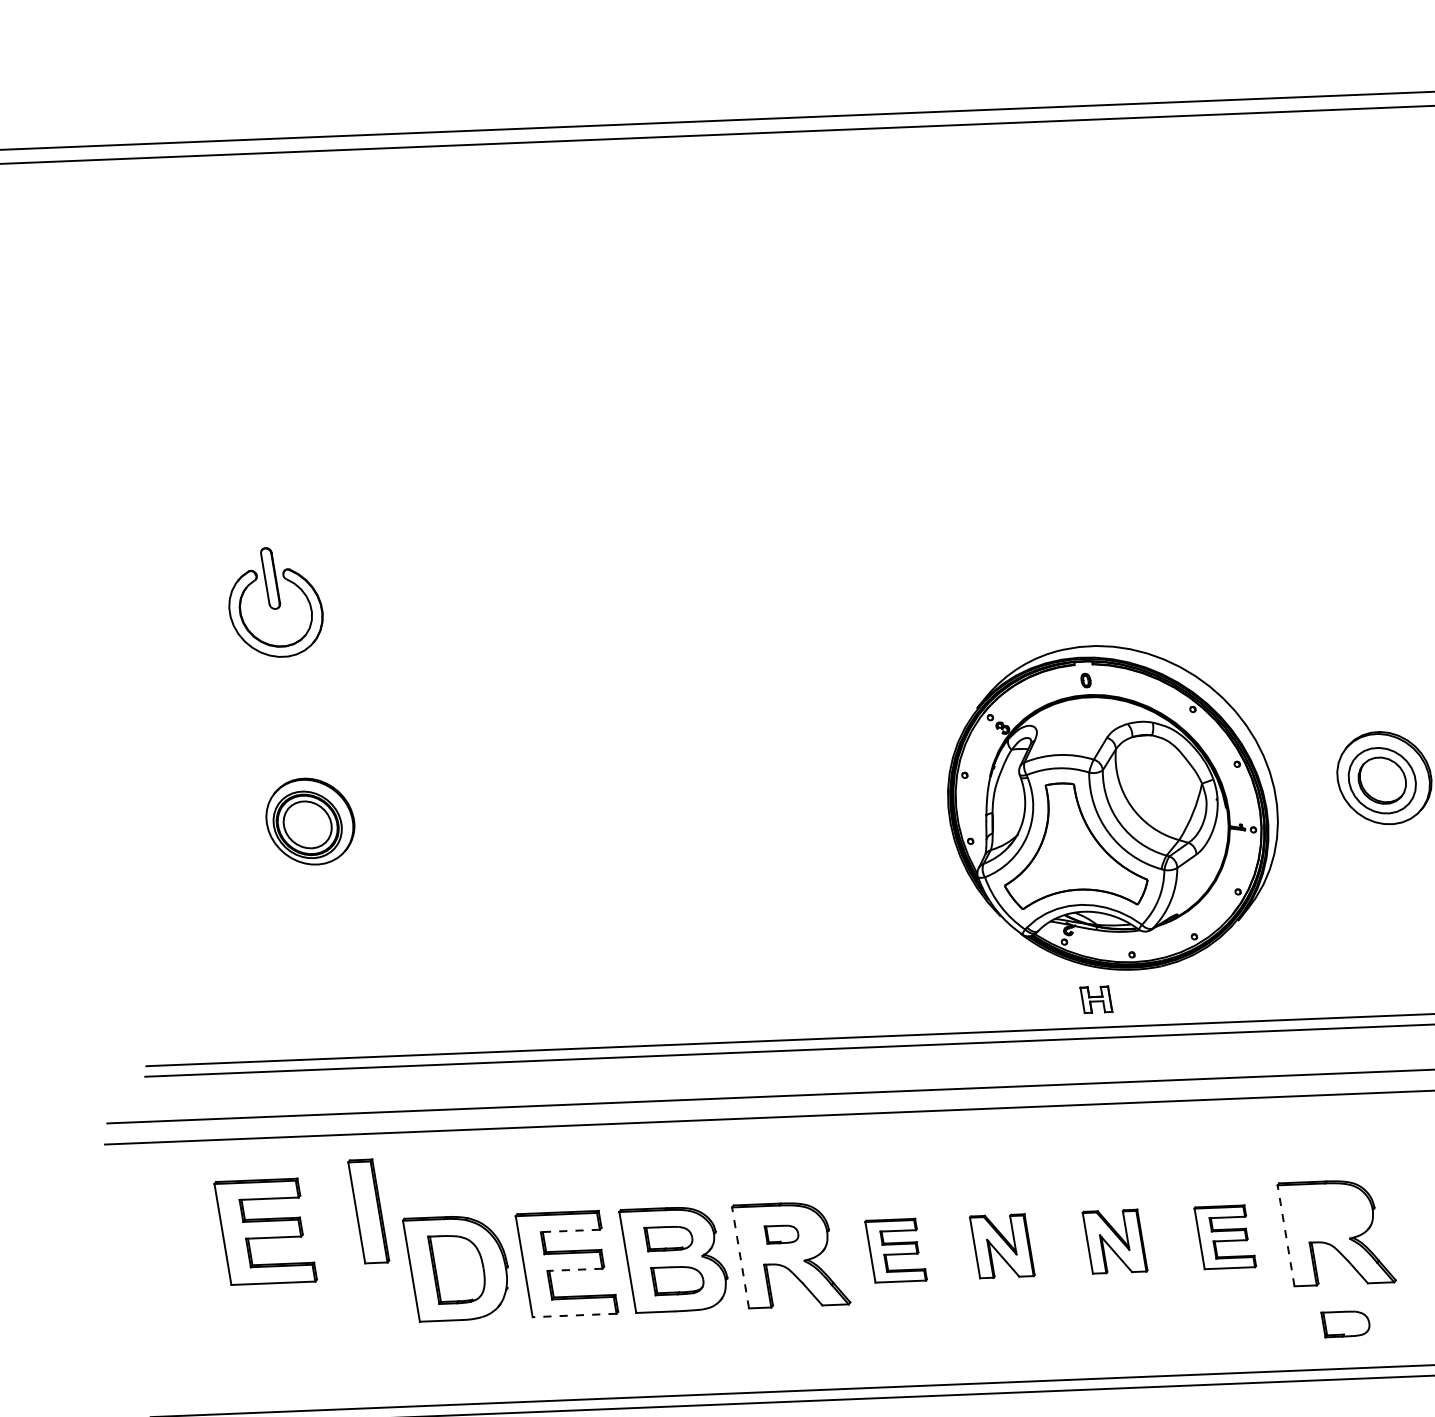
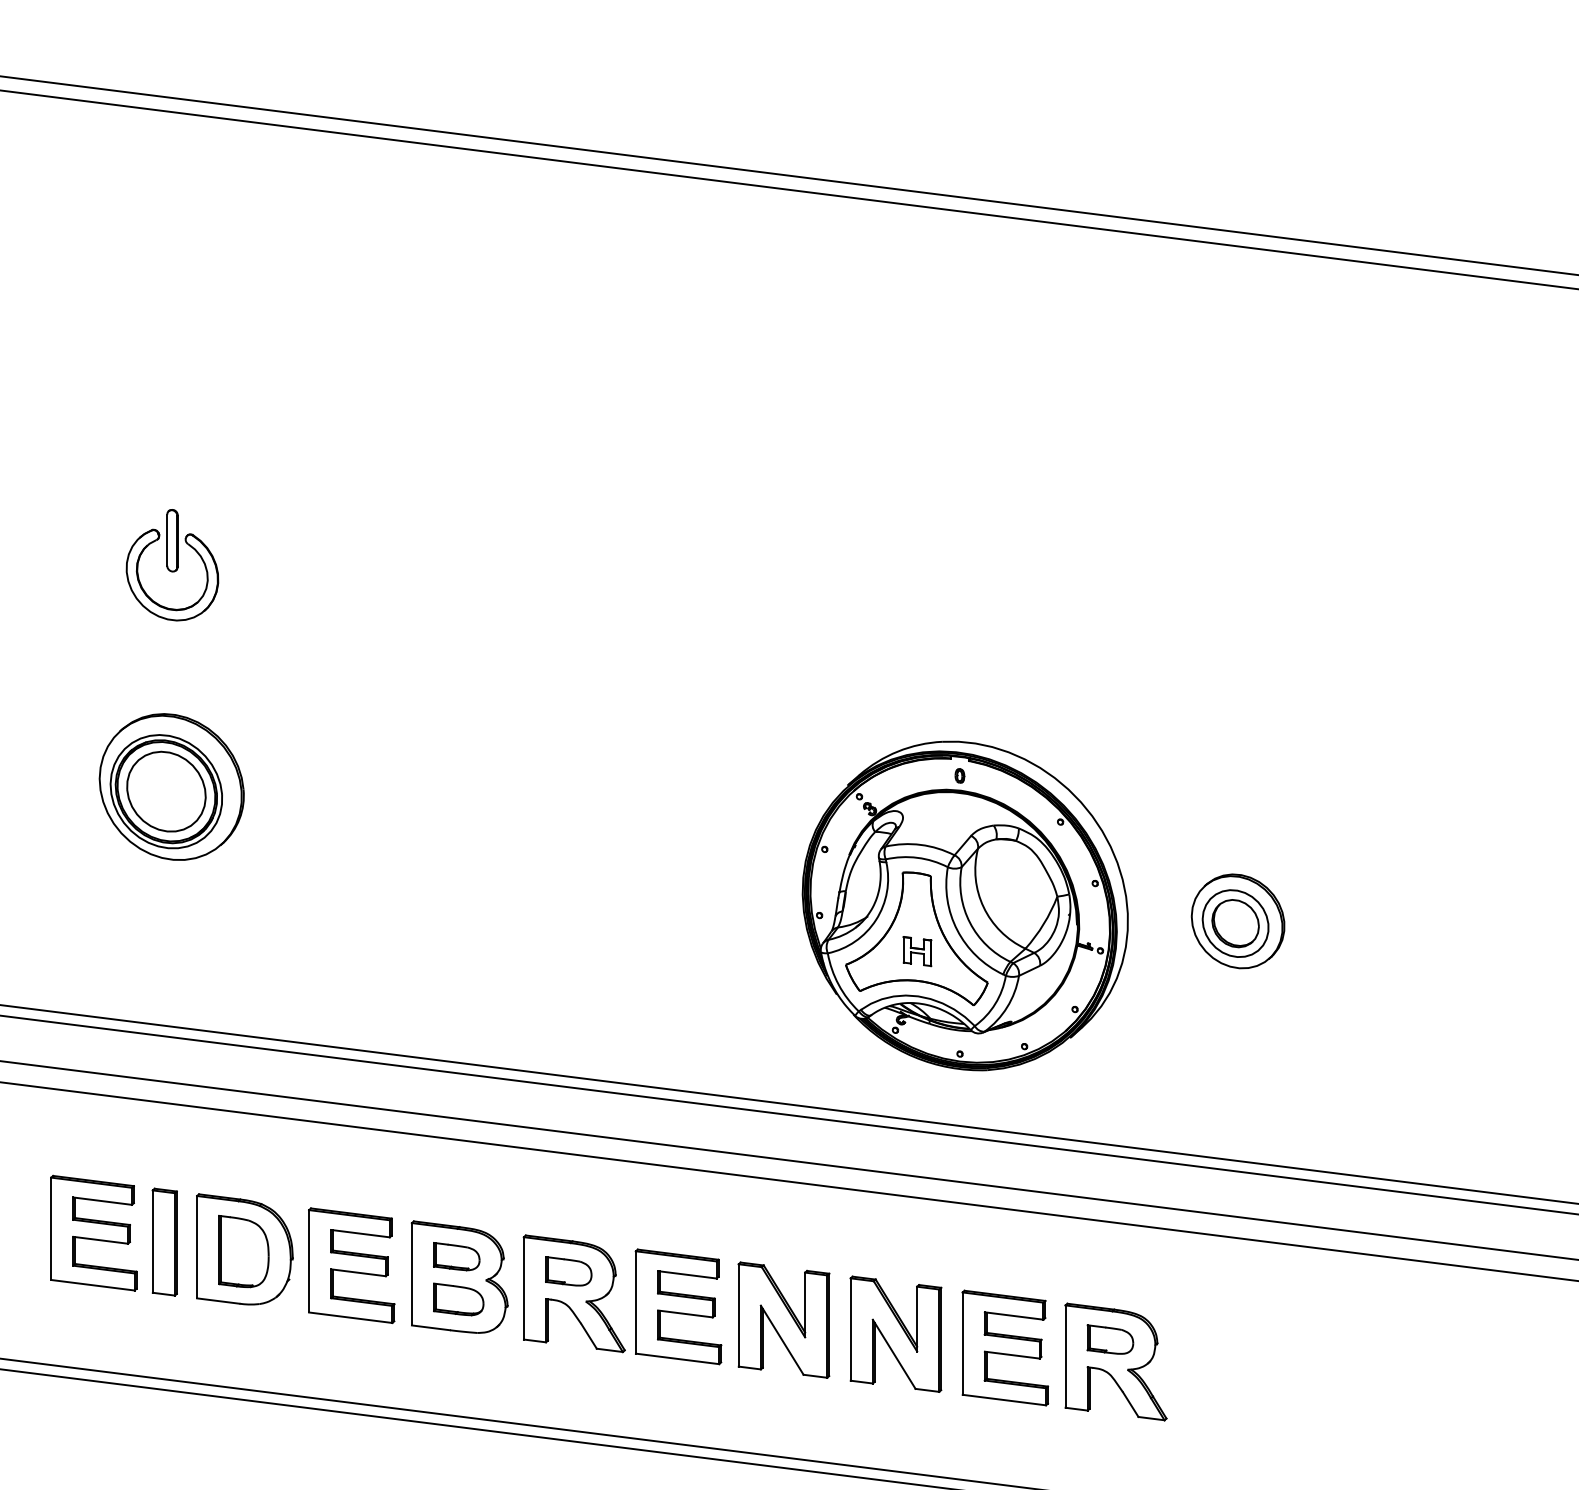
part: (310, 821) -> (171, 786), size x1.67
part: (1096, 999) -> (917, 951), moved
part: (368, 1210) -> (164, 1241), moved
line: (570, 1230) -> (360, 1233), dashed -> solid
part: (265, 1231) -> (93, 1232), moved
part: (781, 1233) -> (568, 1271), size x1.43
line: (1285, 1235) -> (1065, 1356), dashed -> solid
part: (1225, 1236) -> (1005, 1347), size x1.67
part: (1114, 1241) -> (895, 1333), size x1.67
part: (1001, 1245) -> (783, 1319), size x1.67
part: (896, 1250) -> (678, 1306), size x1.67
line: (740, 1257) -> (523, 1287), dashed -> solid
line: (574, 1269) -> (358, 1272), dashed -> solid
line: (574, 1315) -> (350, 1317), dashed -> solid
part: (1346, 1322) -> (1110, 1339), moved

